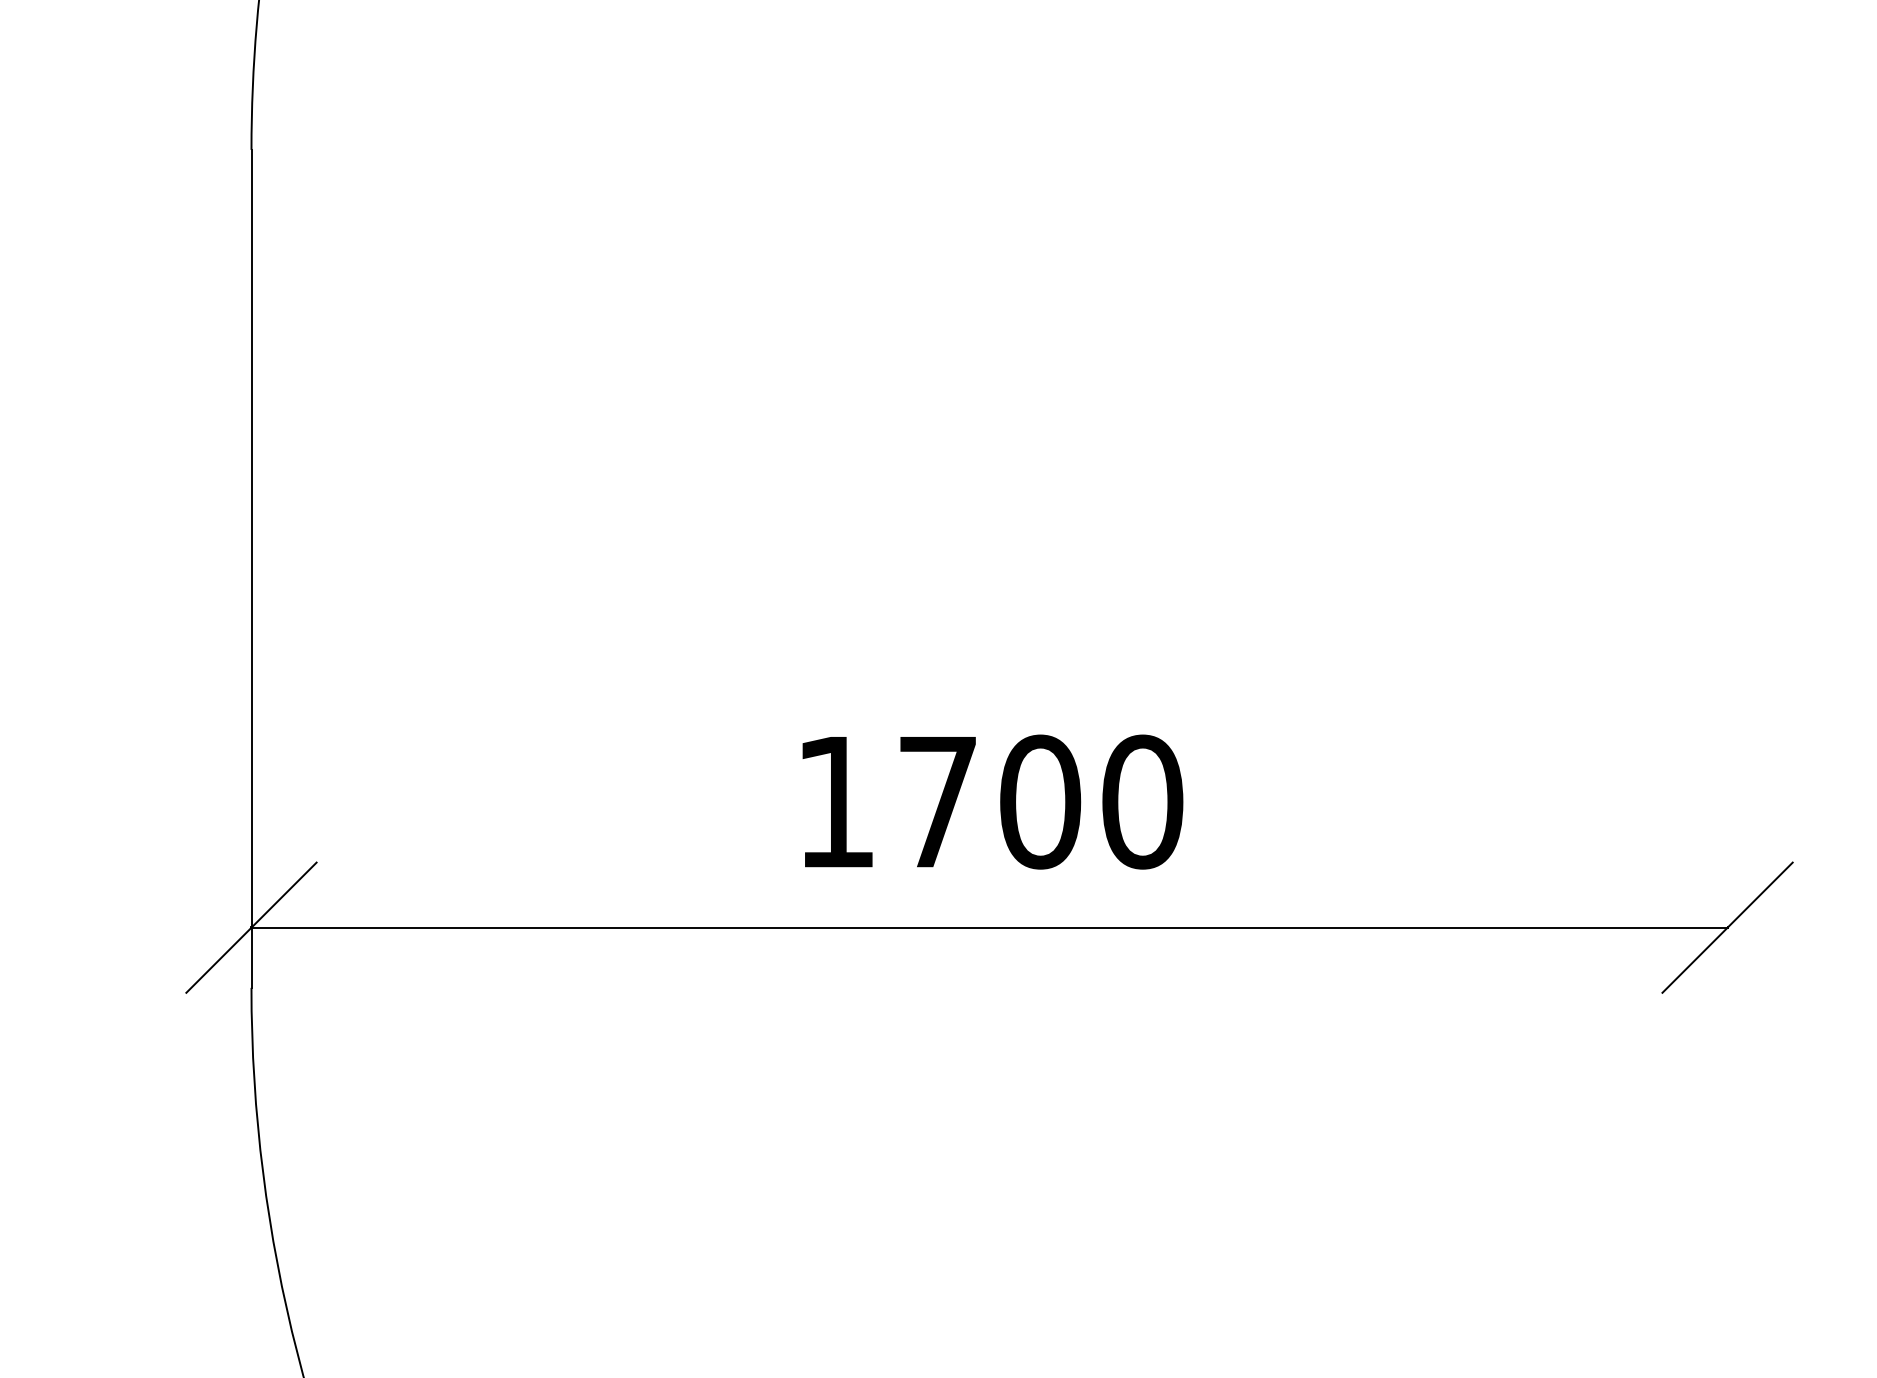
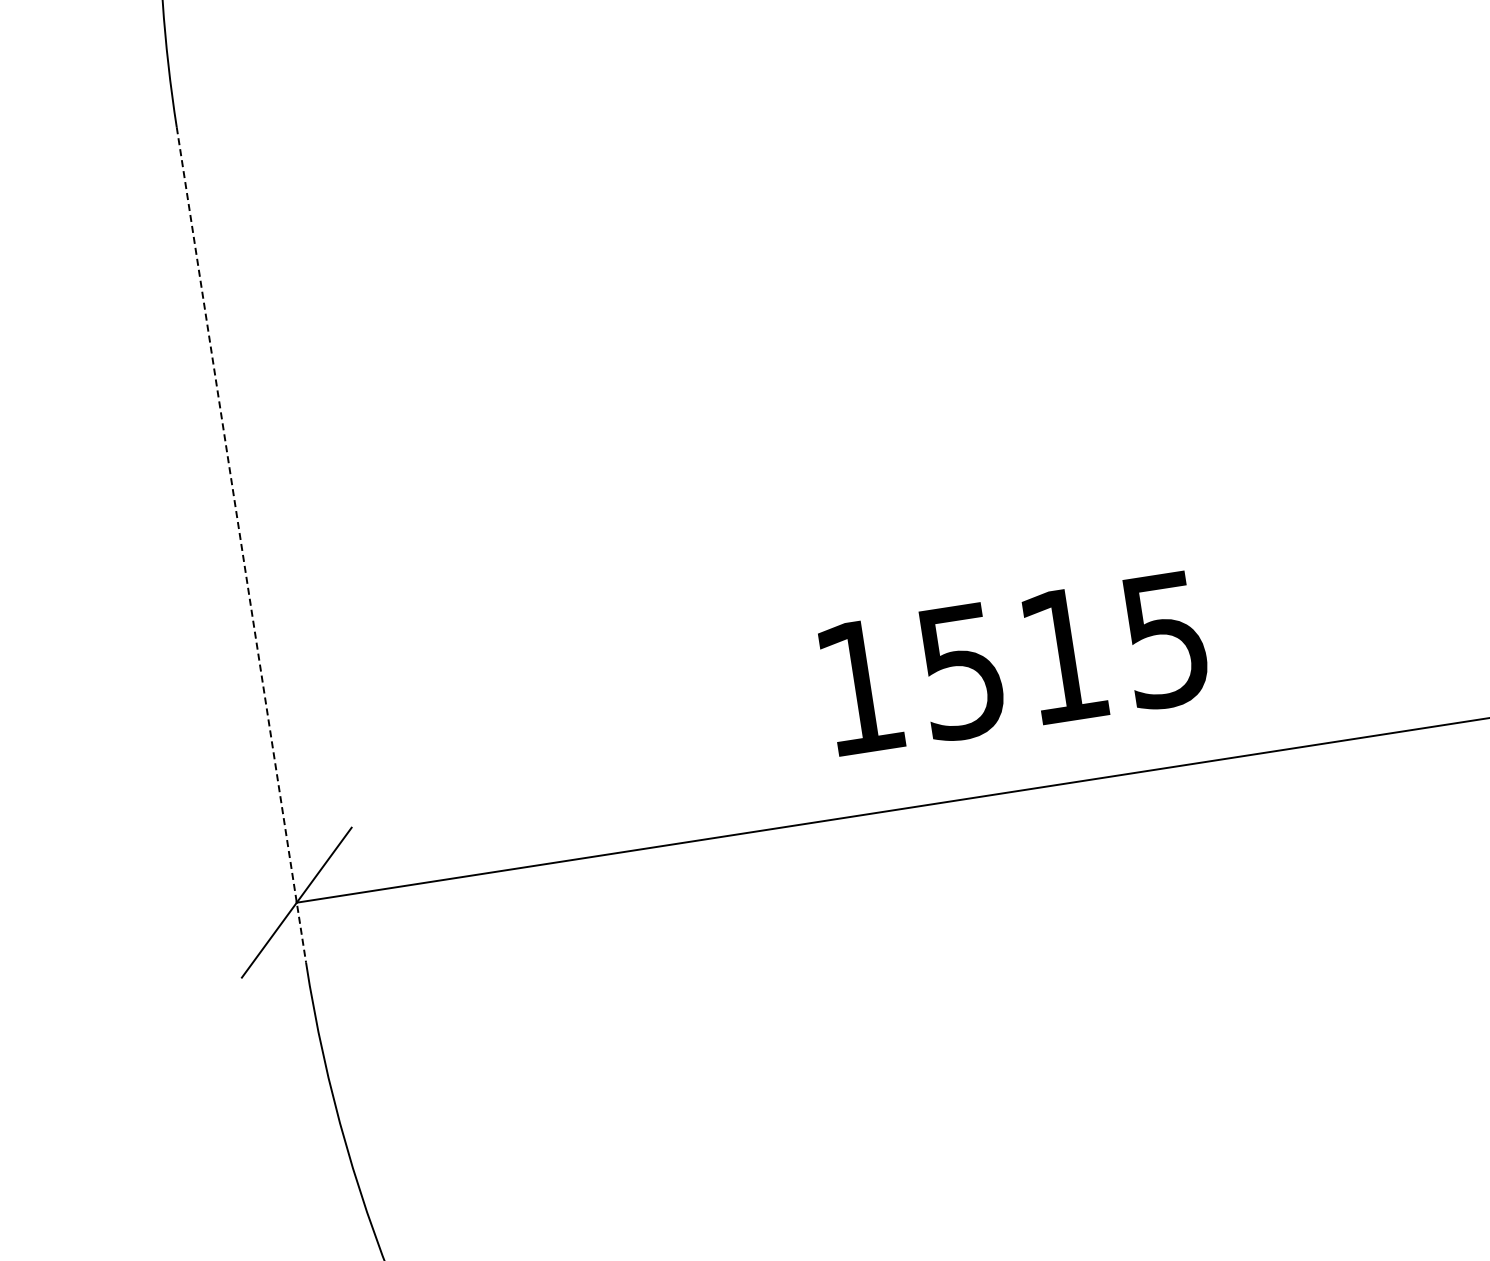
line: (251, 568) -> (241, 544), solid -> dashed
text: (1041, 801) -> (1064, 654), 1700 -> 1515

